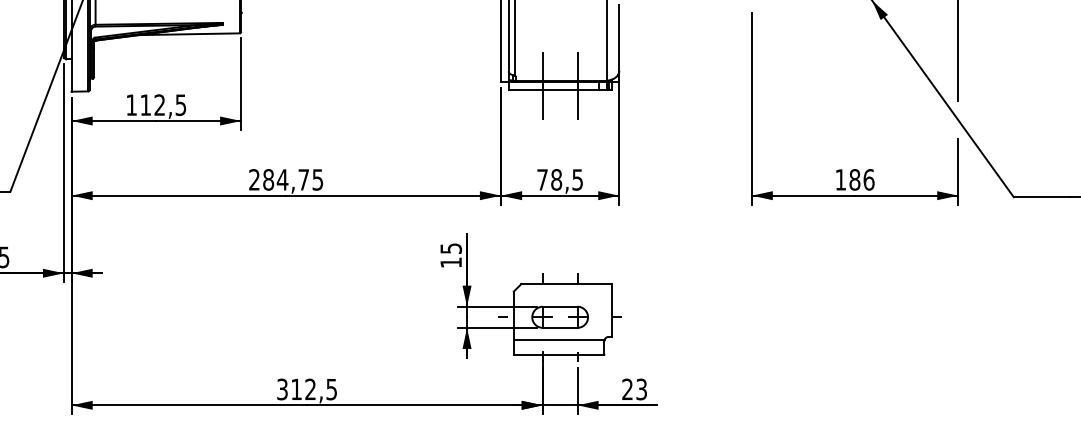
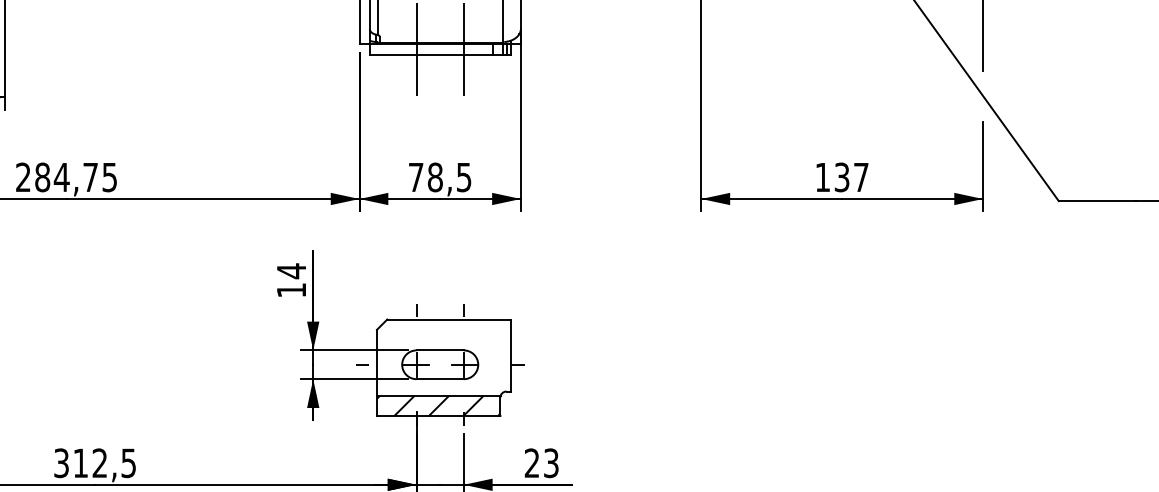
text: (861, 179) -> (851, 176), 186 -> 137
text: (451, 248) -> (292, 270), 15 -> 14
hatch: (558, 347) -> (437, 405), added

